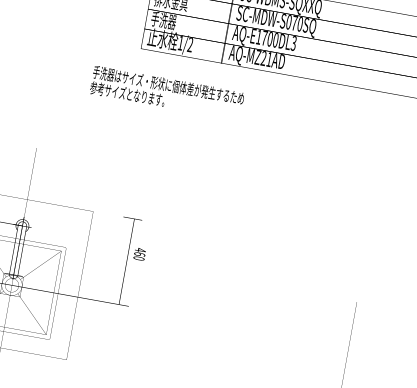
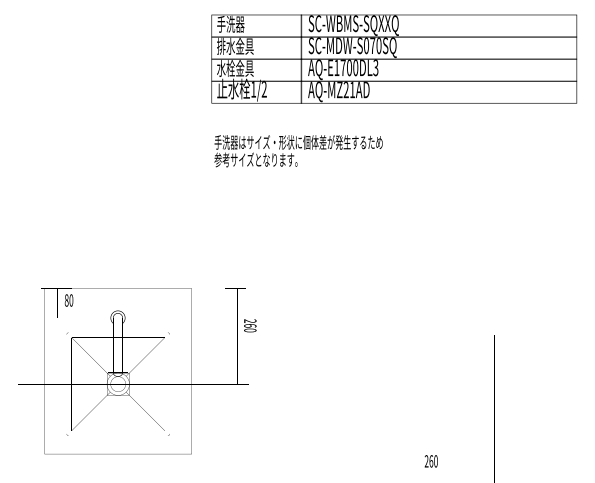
text: (167, 21) -> (235, 68), 手洗器 -> 水栓金具
text: (167, 93) -> (298, 151), moved
text: (140, 250) -> (250, 321), 460 -> 260

